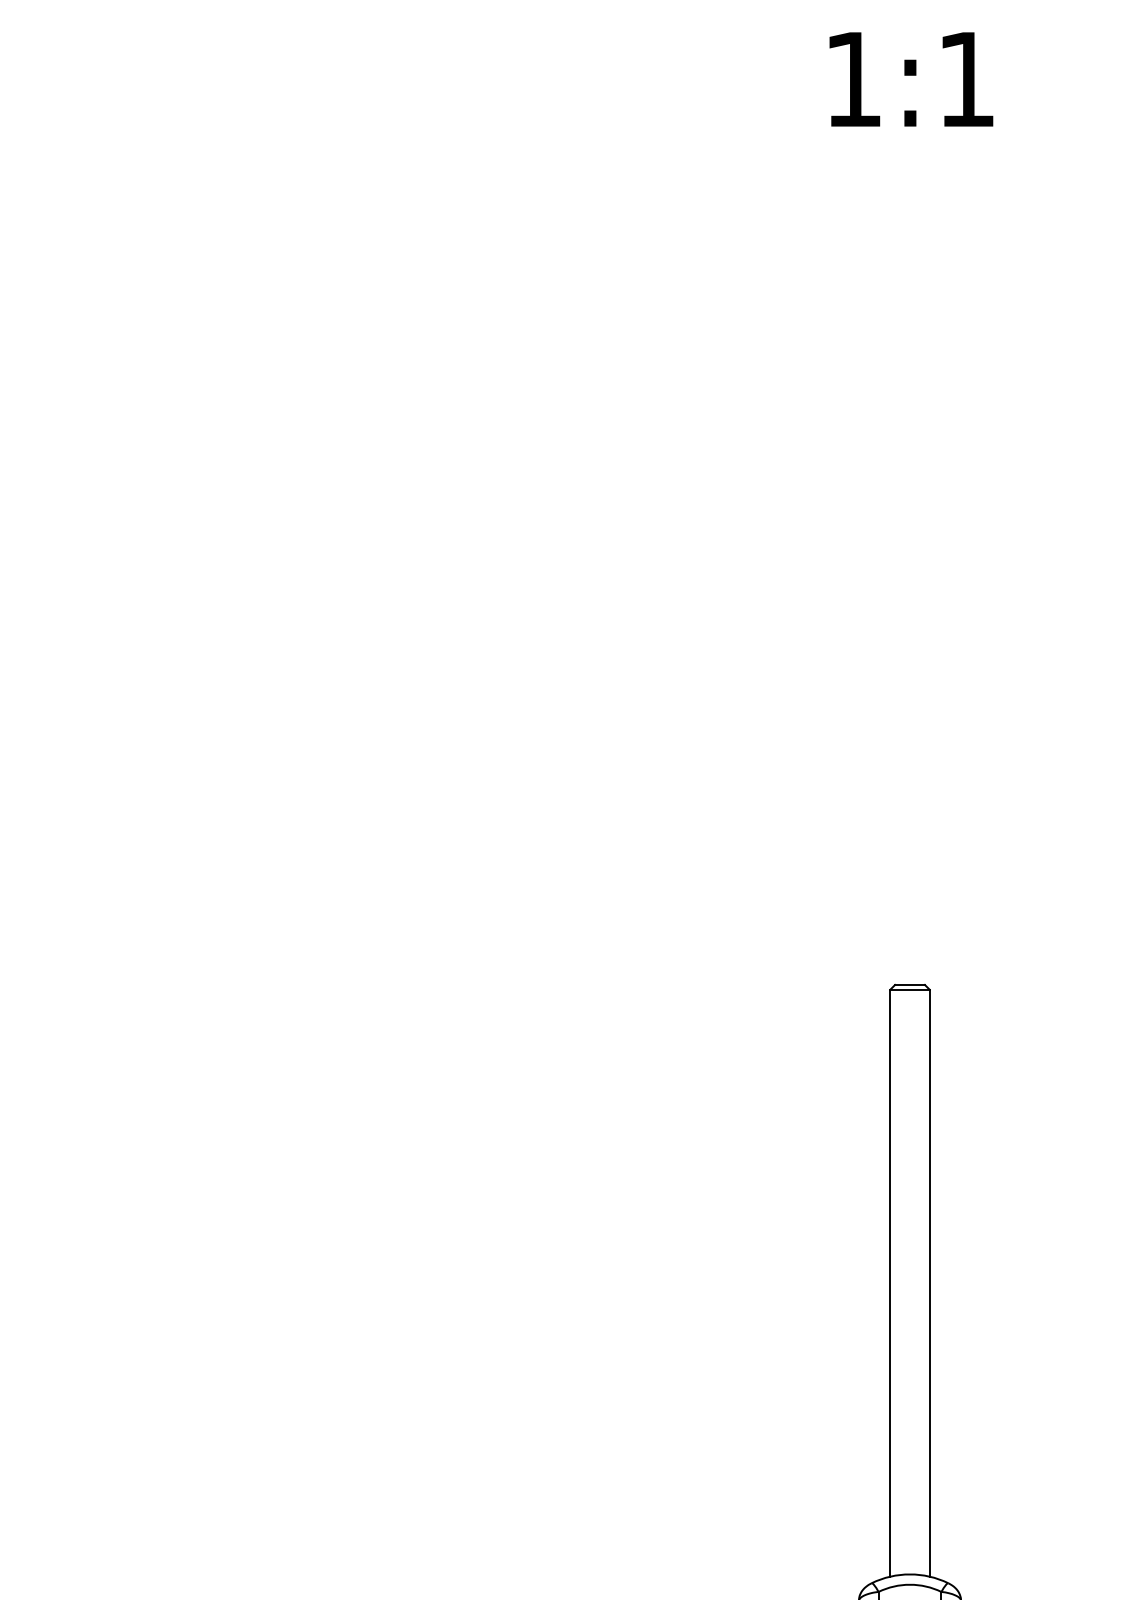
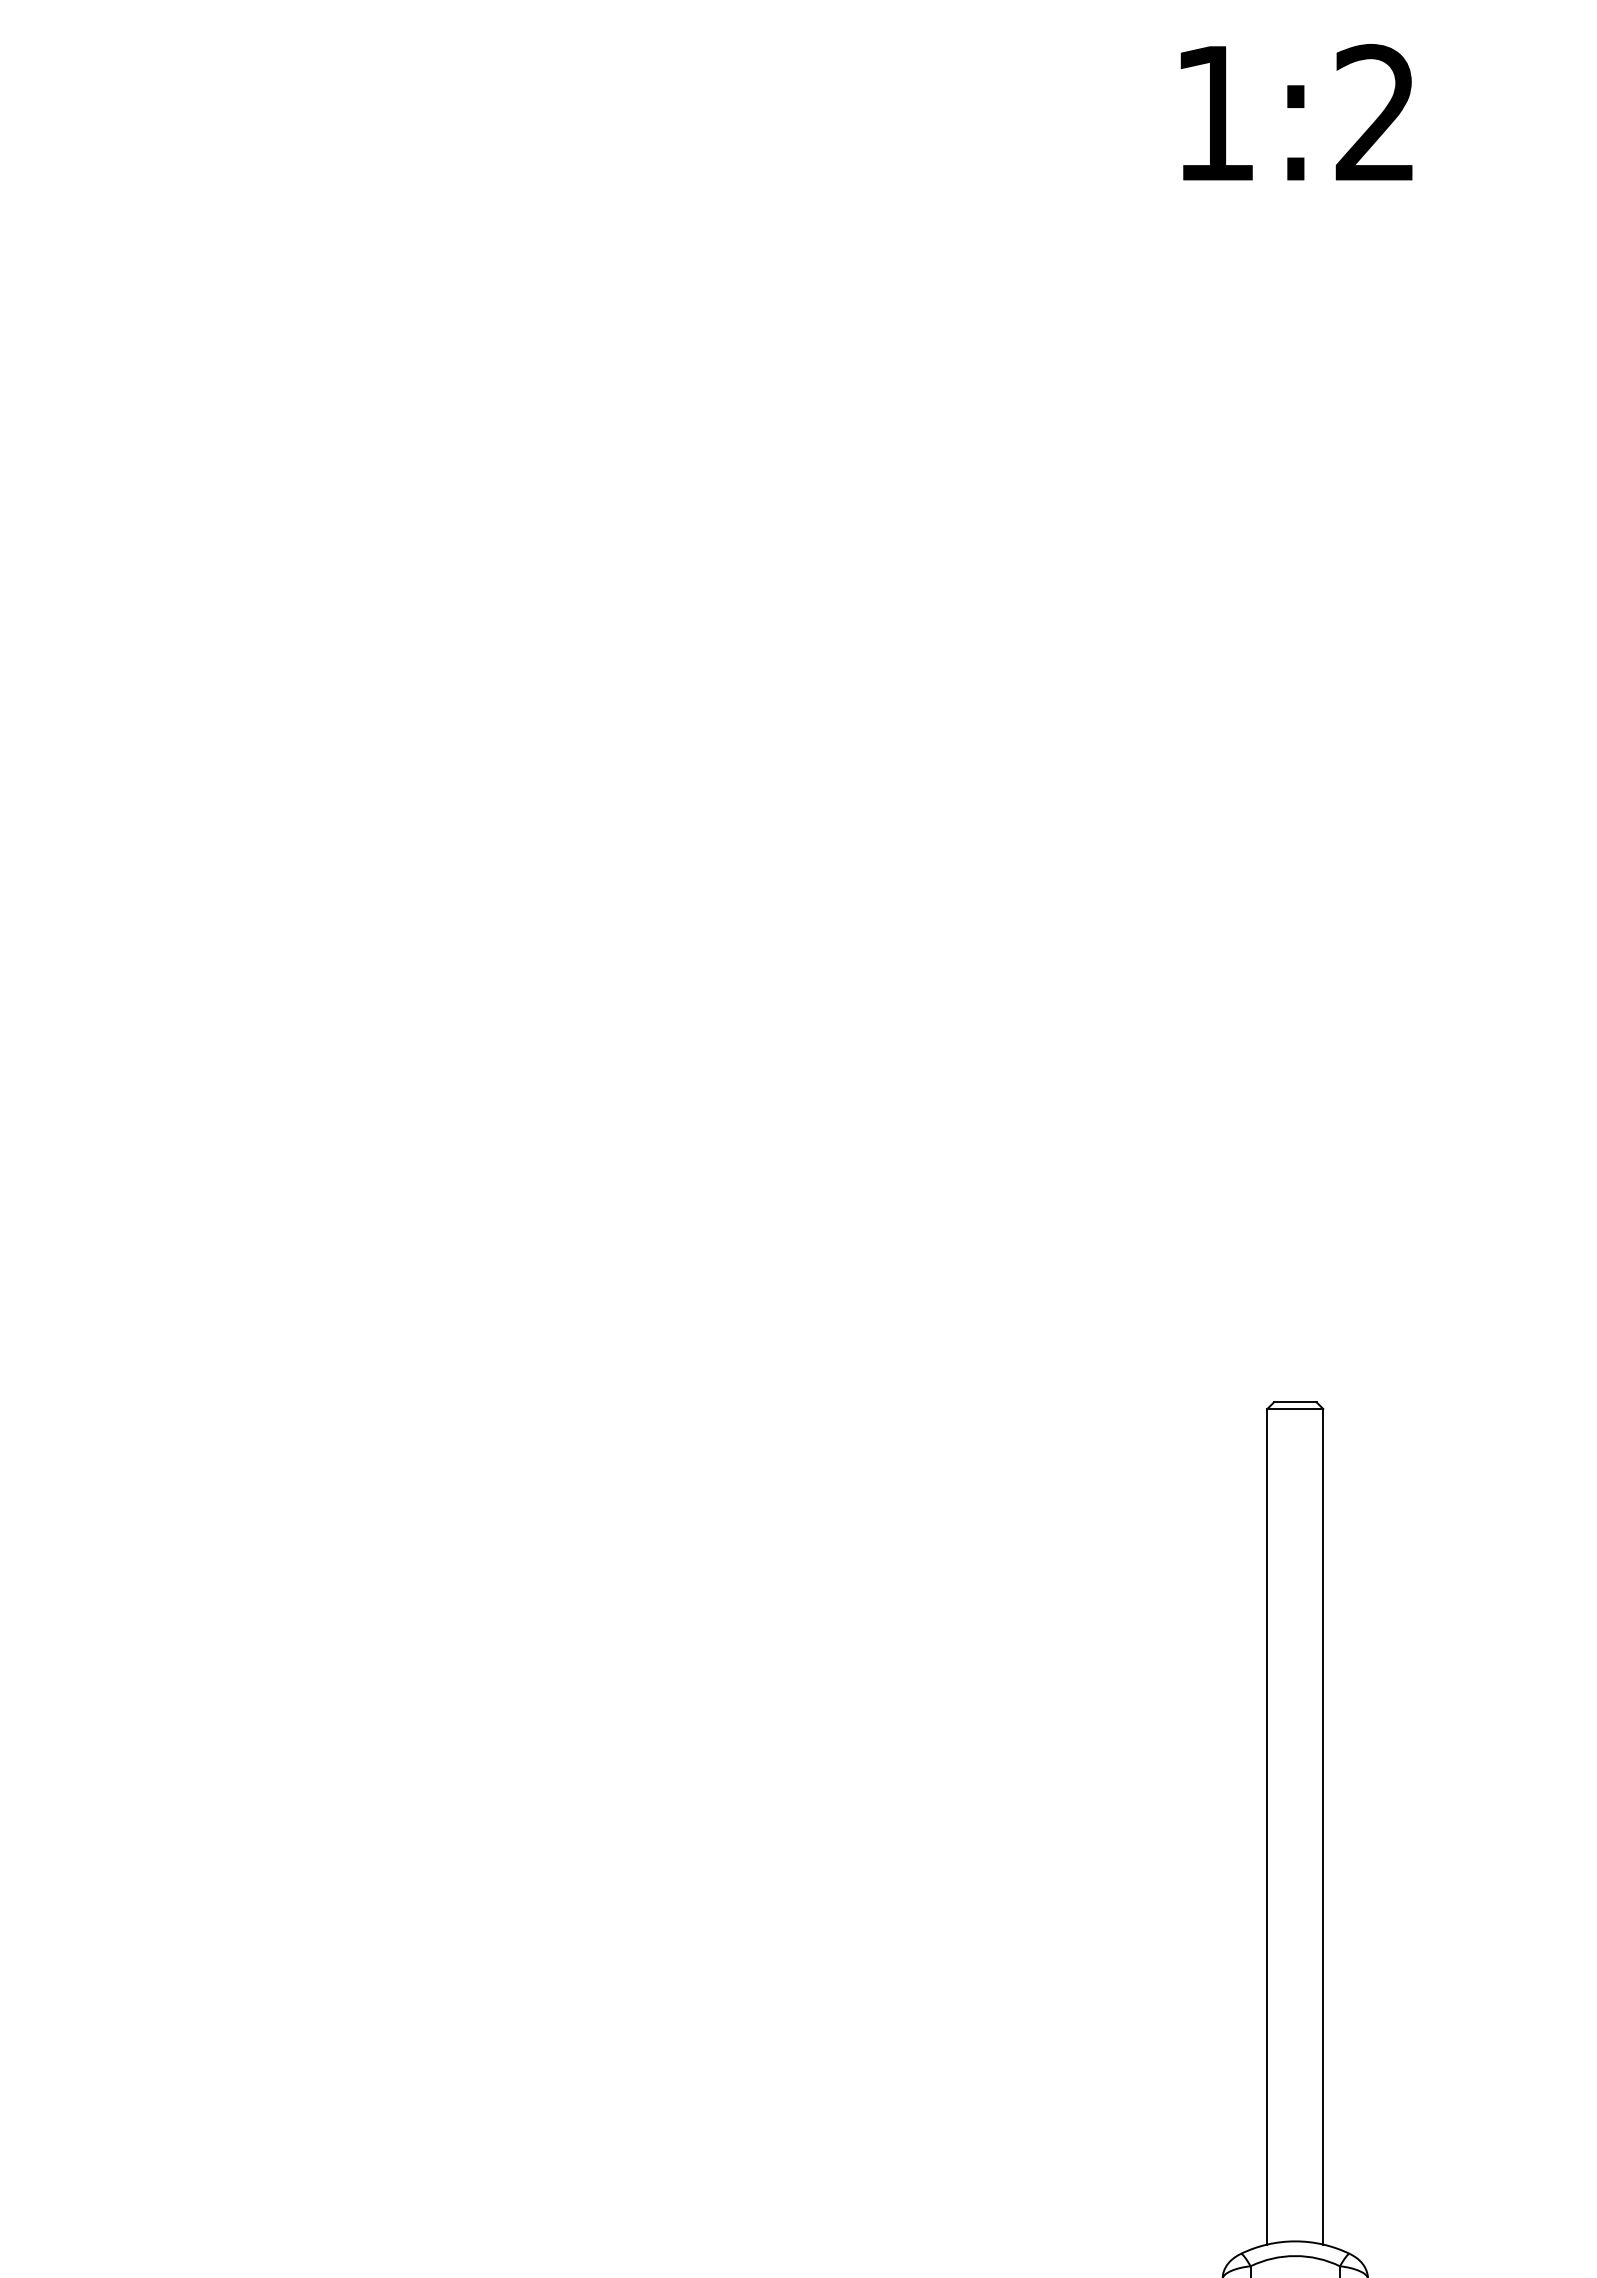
text: (965, 78) -> (1374, 111), 1:1 -> 1:2

